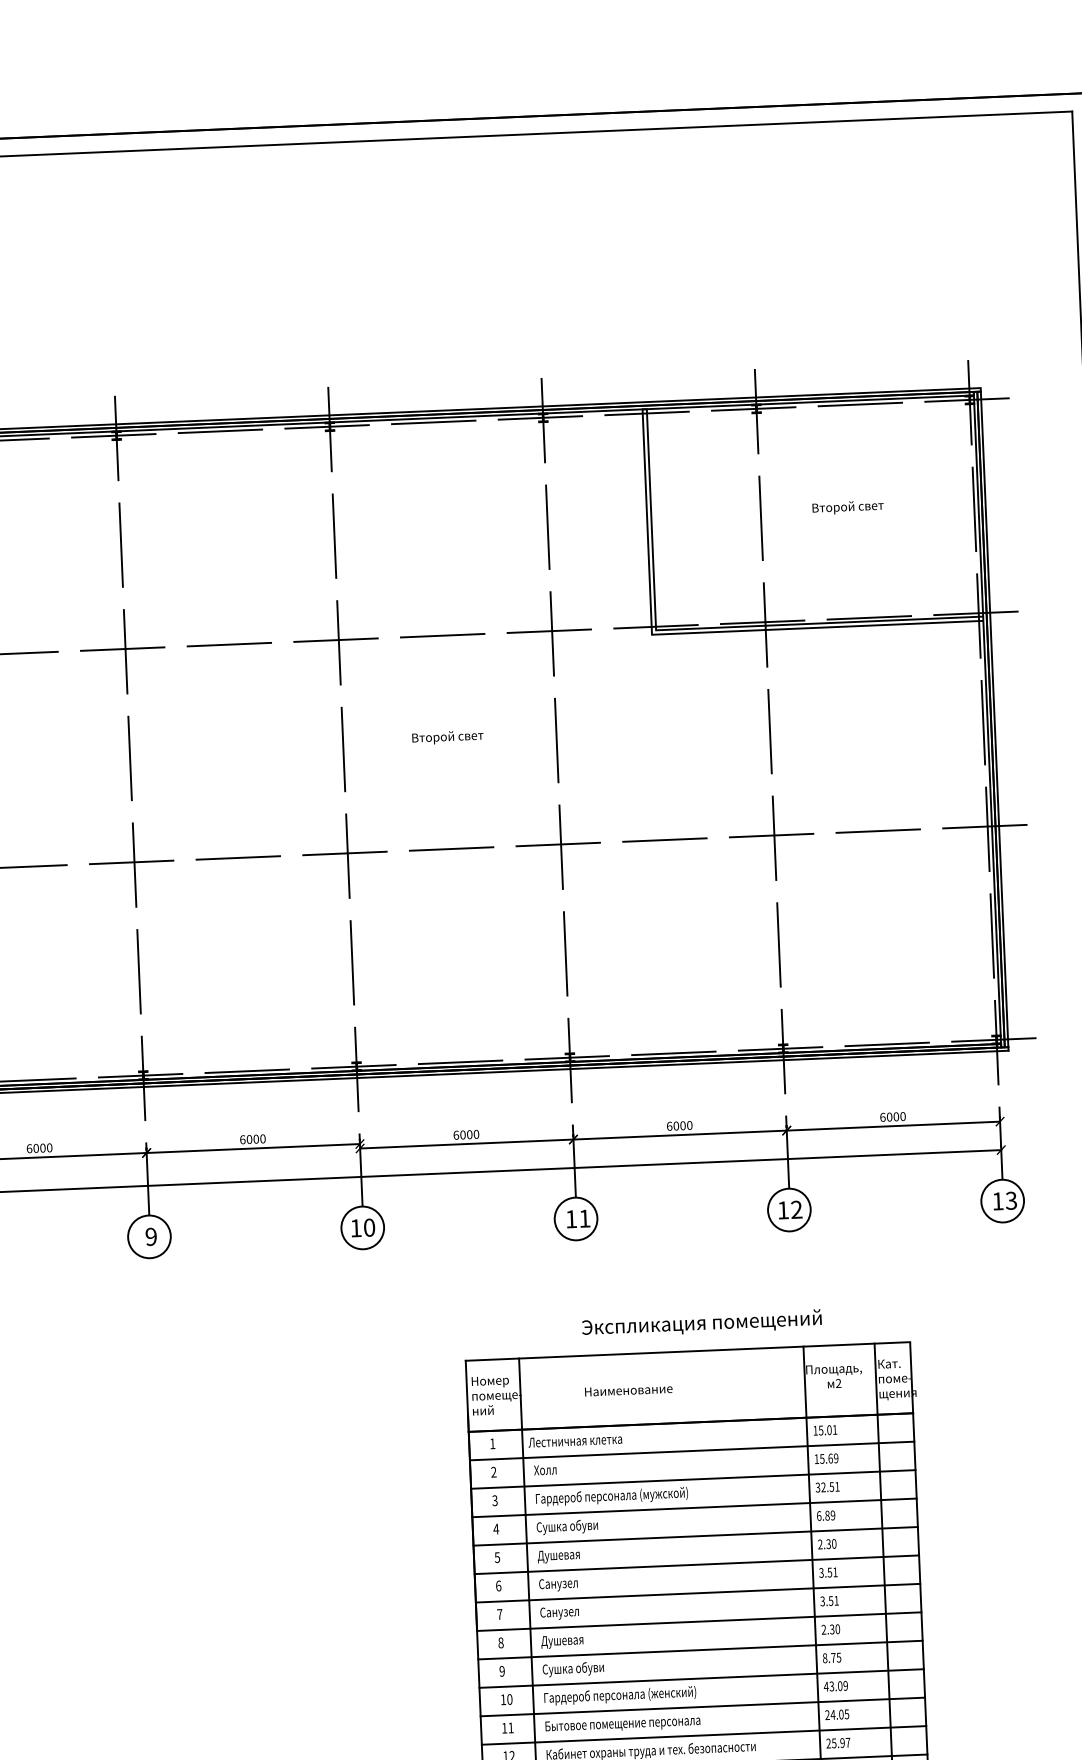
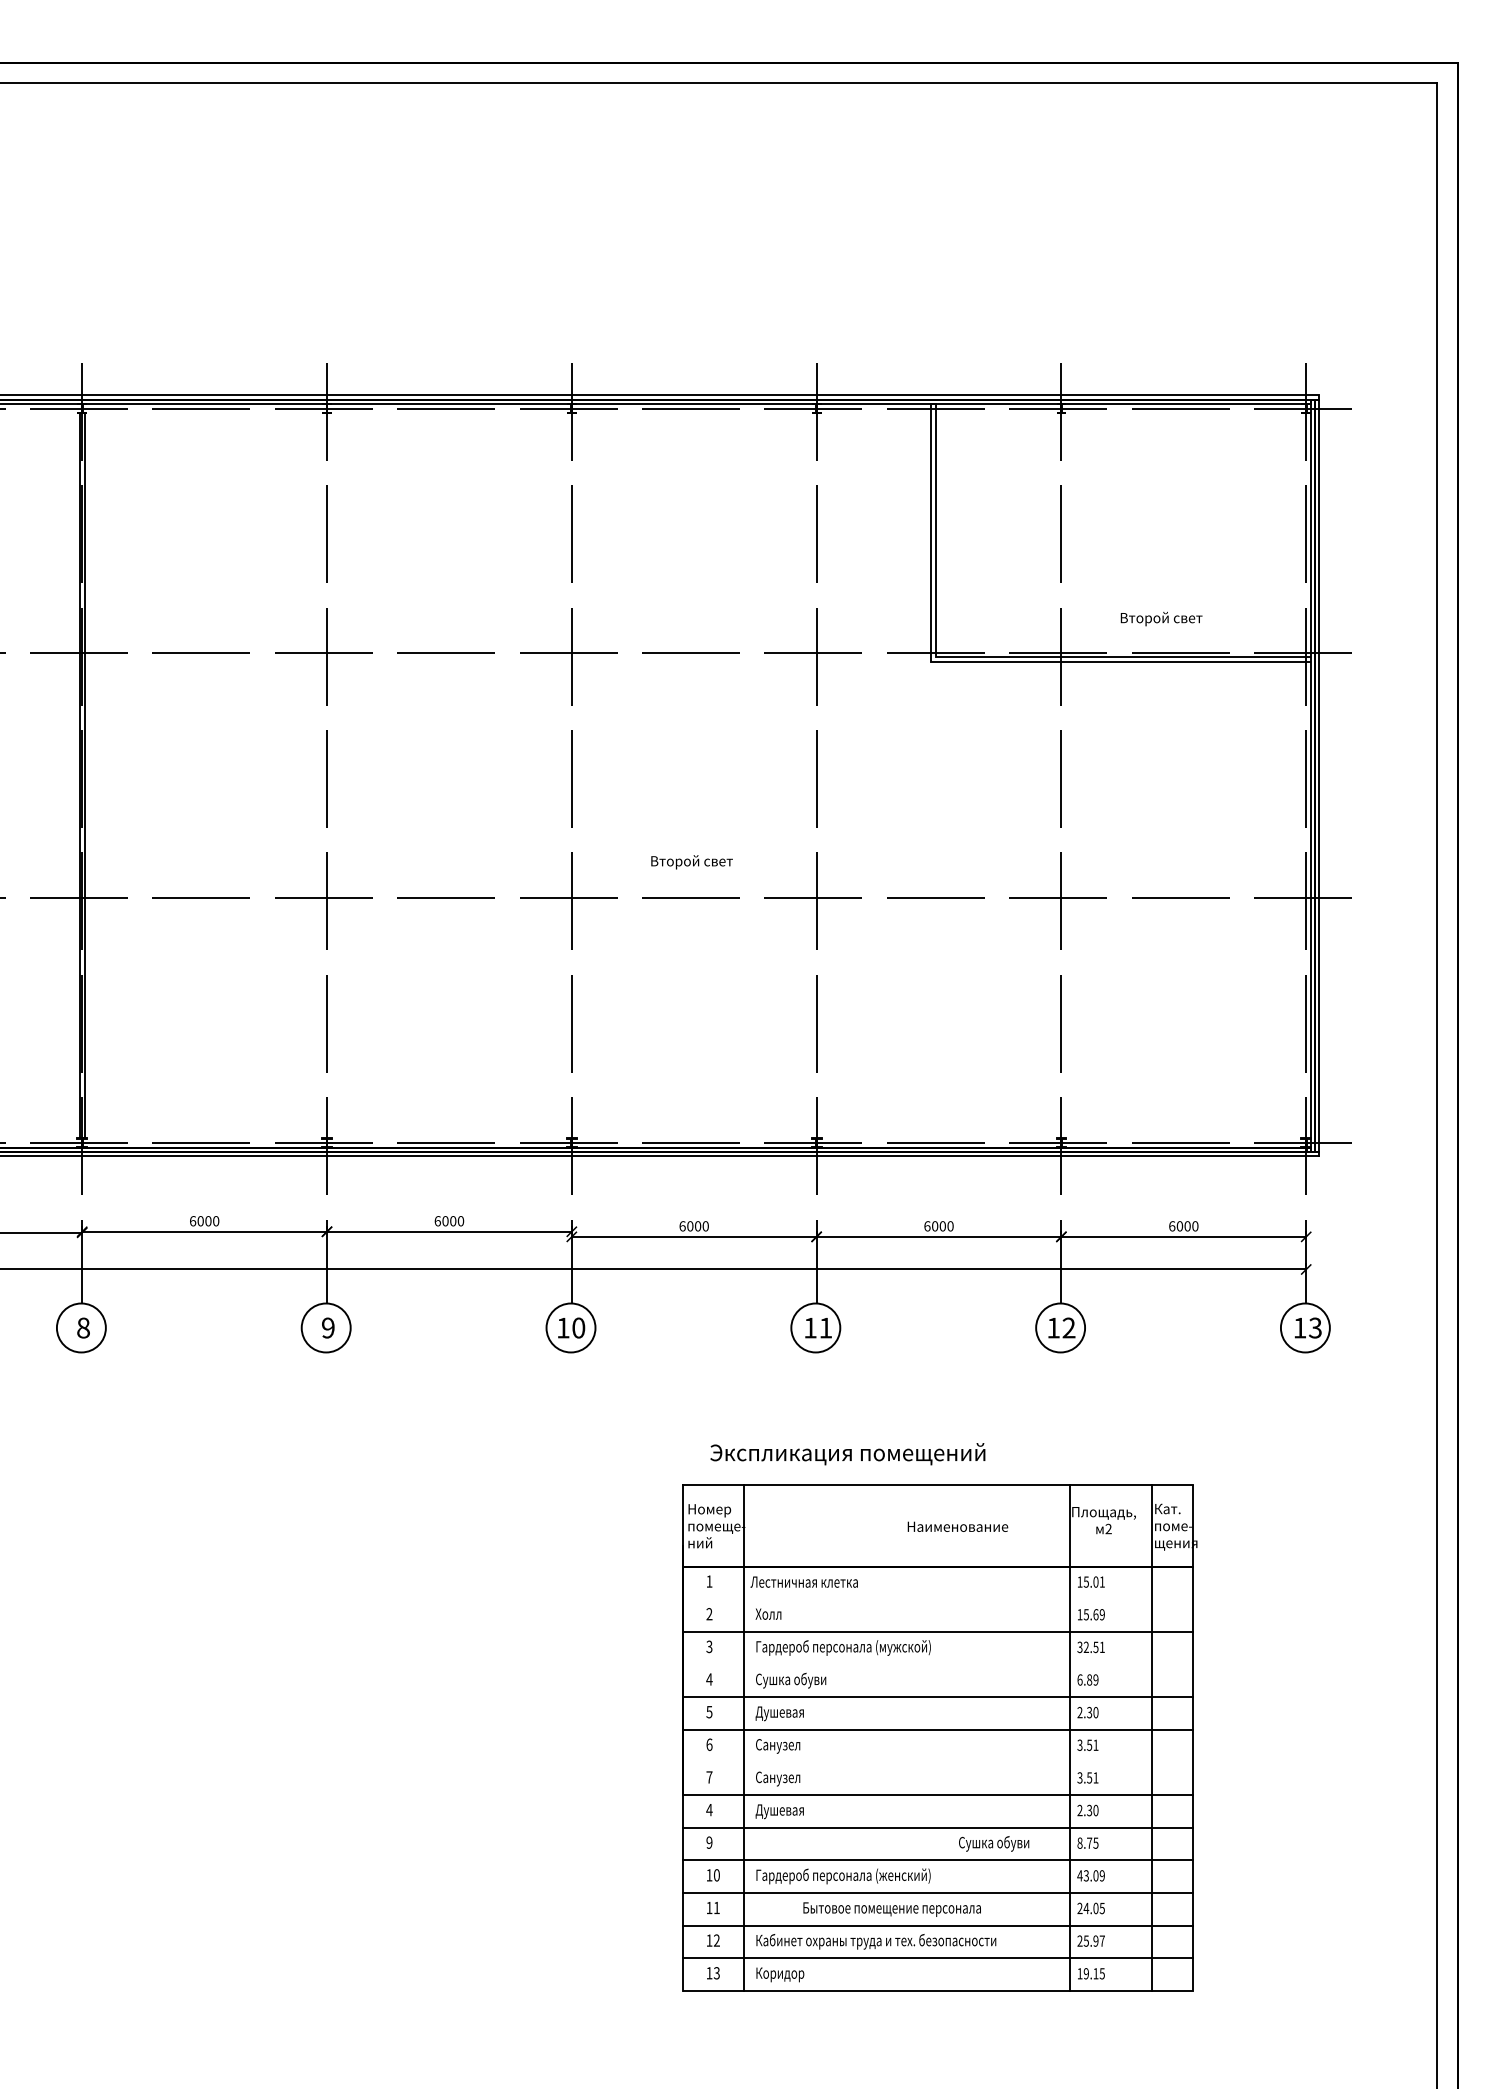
text: (847, 507) -> (1161, 618), moved
text: (447, 737) -> (691, 862), moved
text: (701, 1324) -> (847, 1454), moved
text: (628, 1390) -> (957, 1526), moved
line: (692, 1451) -> (937, 1599), removed
line: (694, 1507) -> (937, 1664), removed
line: (697, 1593) -> (937, 1762), removed
text: (501, 1642) -> (709, 1809), 8 -> 4
text: (573, 1669) -> (994, 1843), moved
text: (622, 1724) -> (891, 1909), moved

